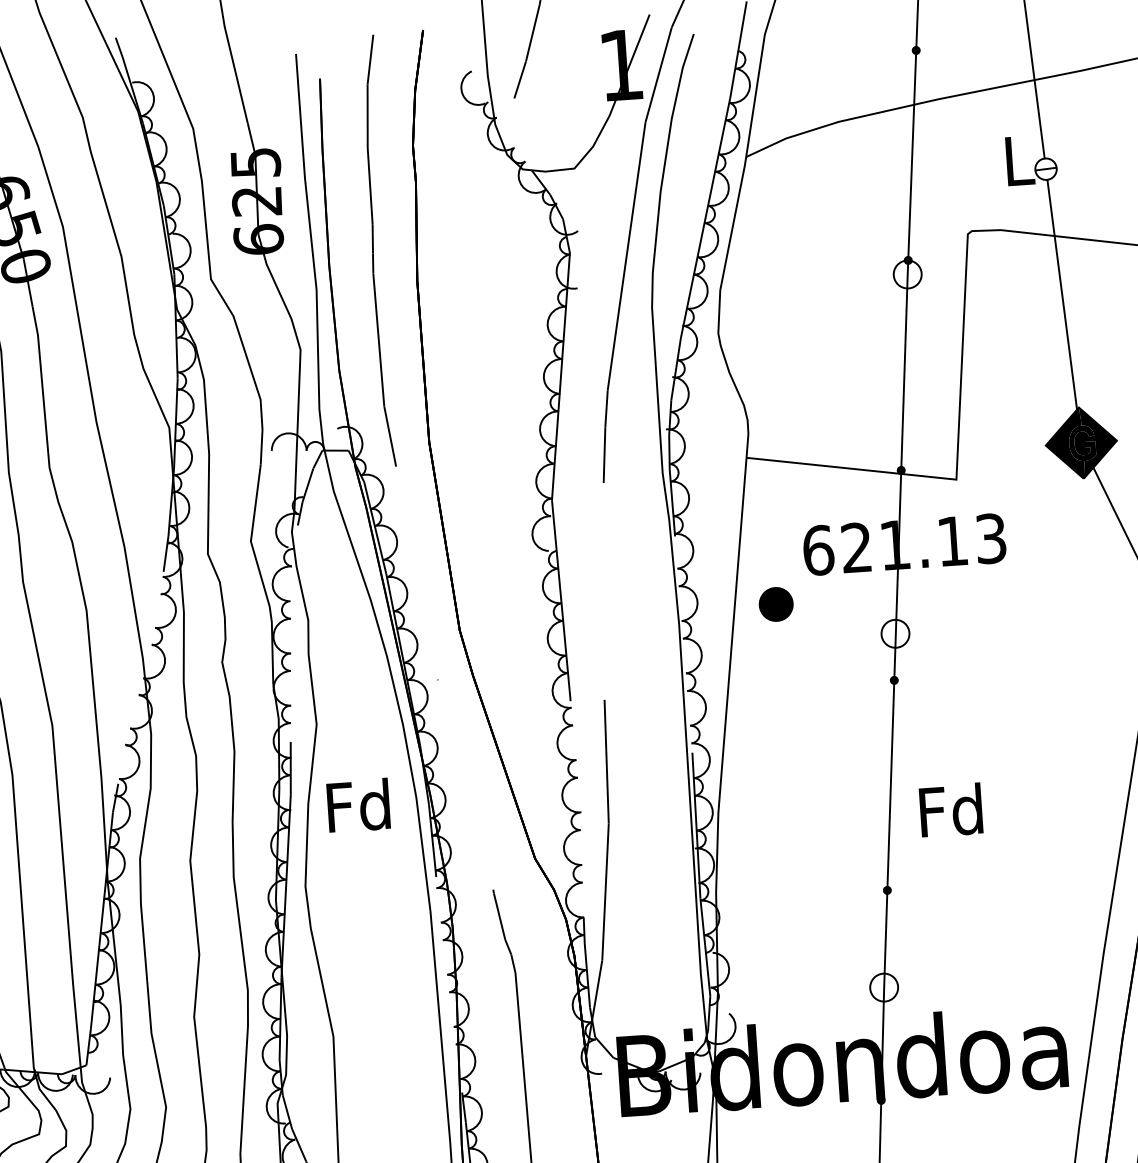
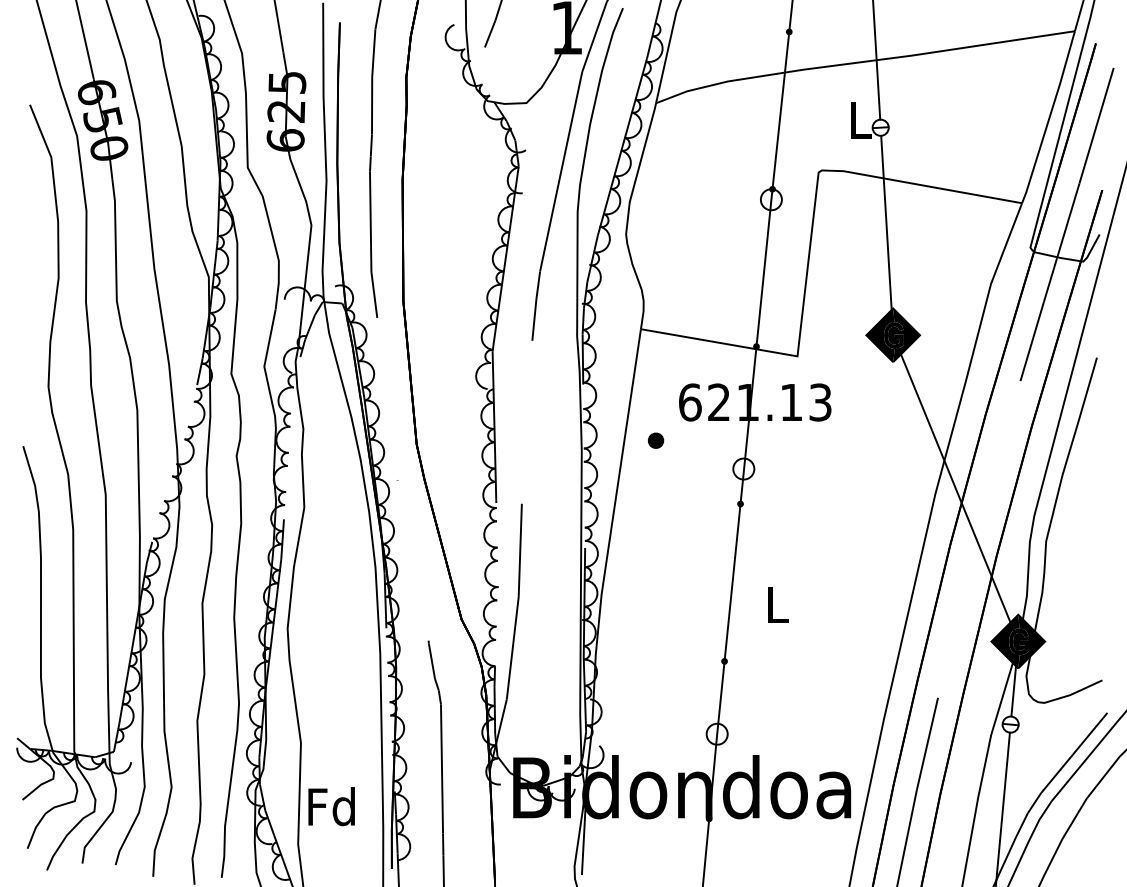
part: (777, 603) -> (656, 440), size x0.62
text: (358, 805) -> (331, 806), moved
text: (951, 810) -> (776, 604), Fd -> L

